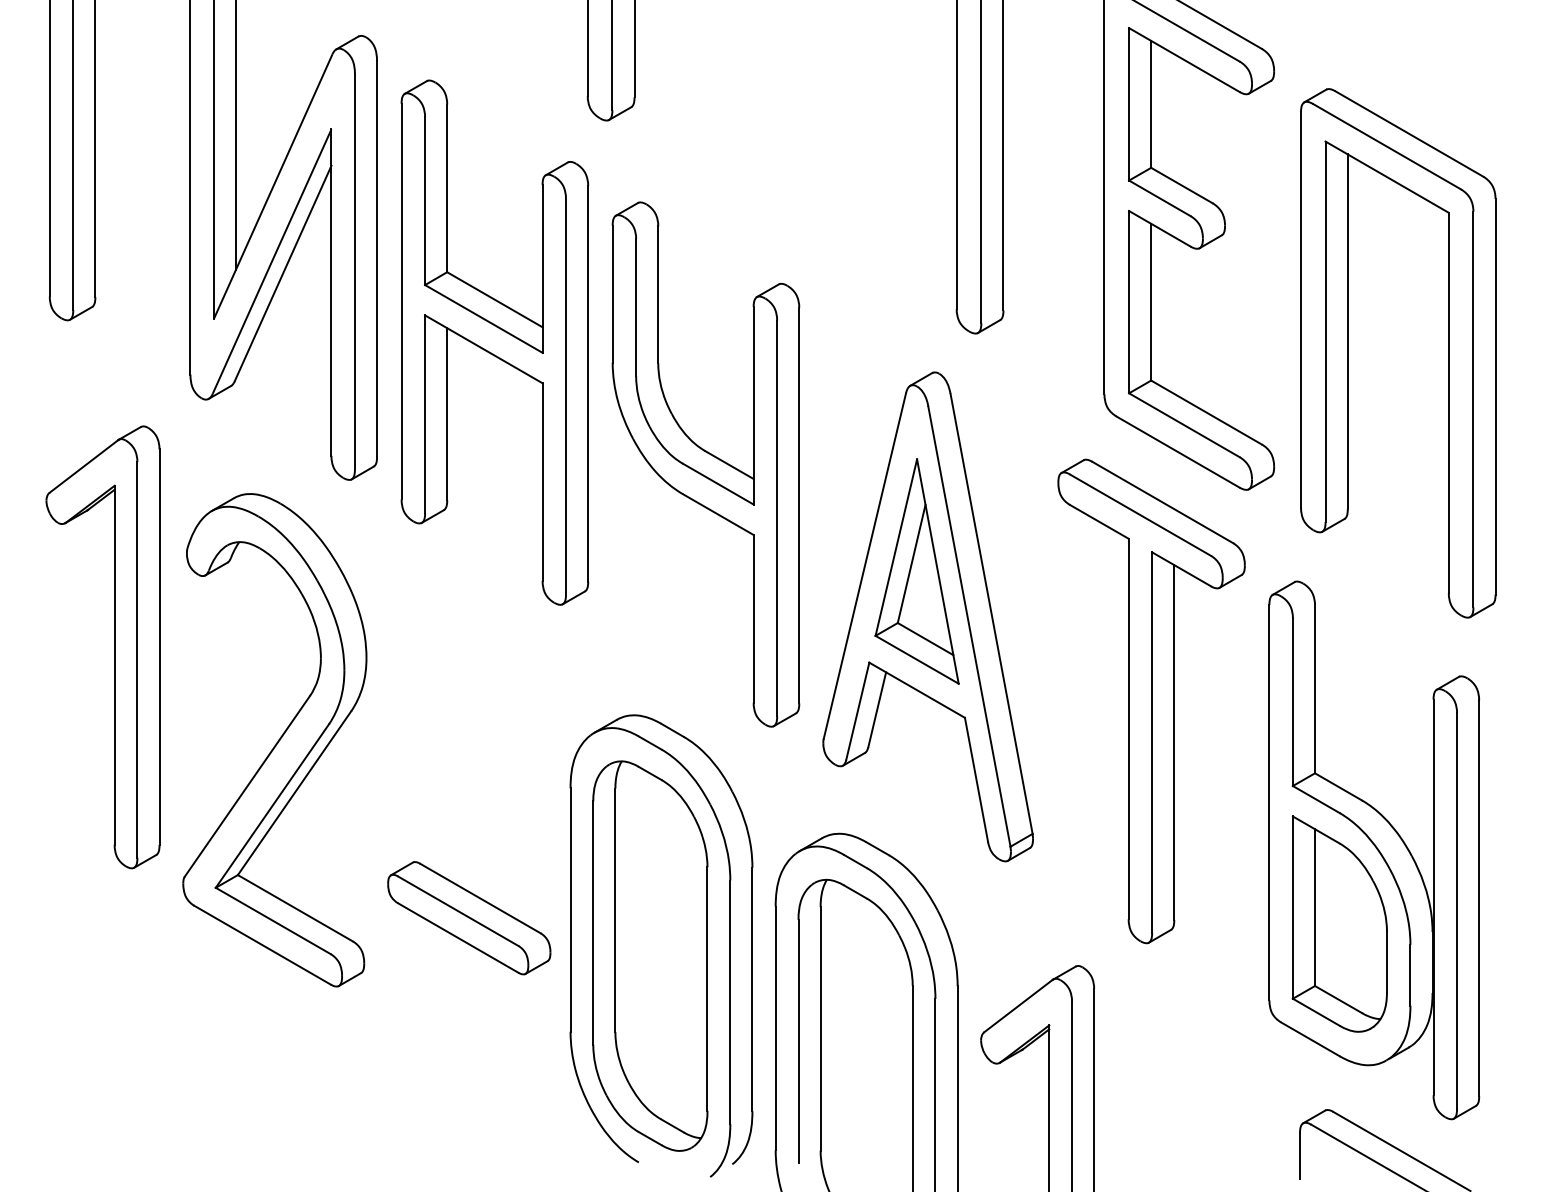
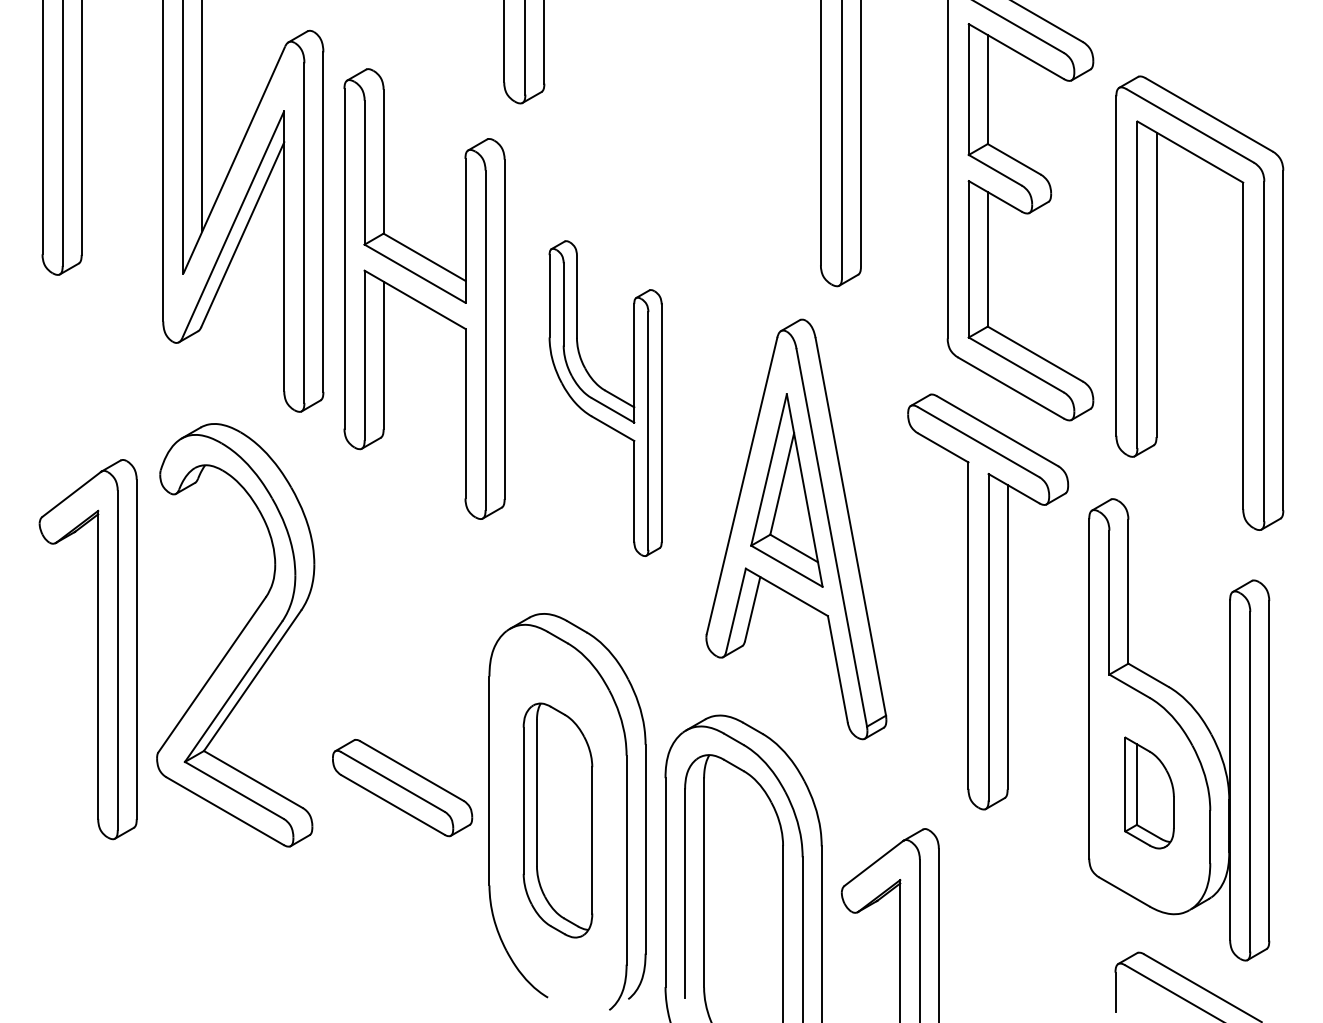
part: (705, 464) -> (605, 398), size x0.7
part: (113, 647) -> (97, 649), moved
part: (1339, 923) -> (1149, 792), size x0.6
part: (649, 956) -> (557, 820), size x0.7

